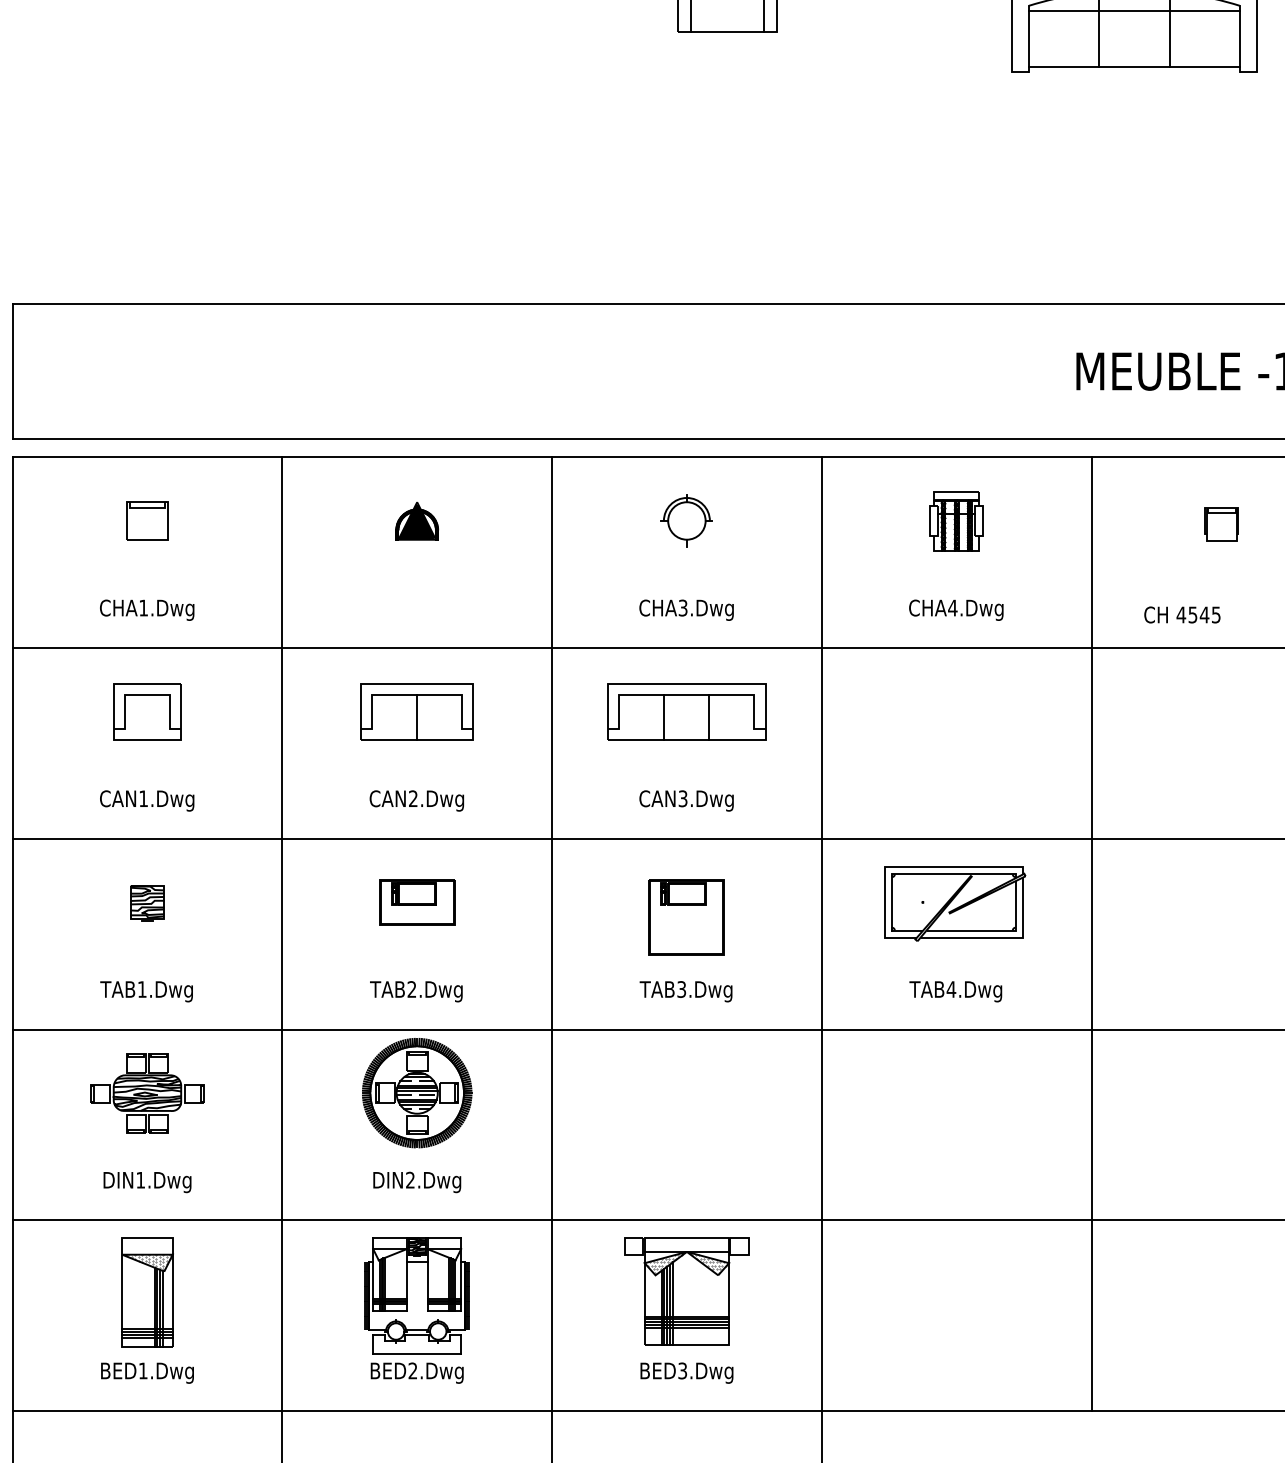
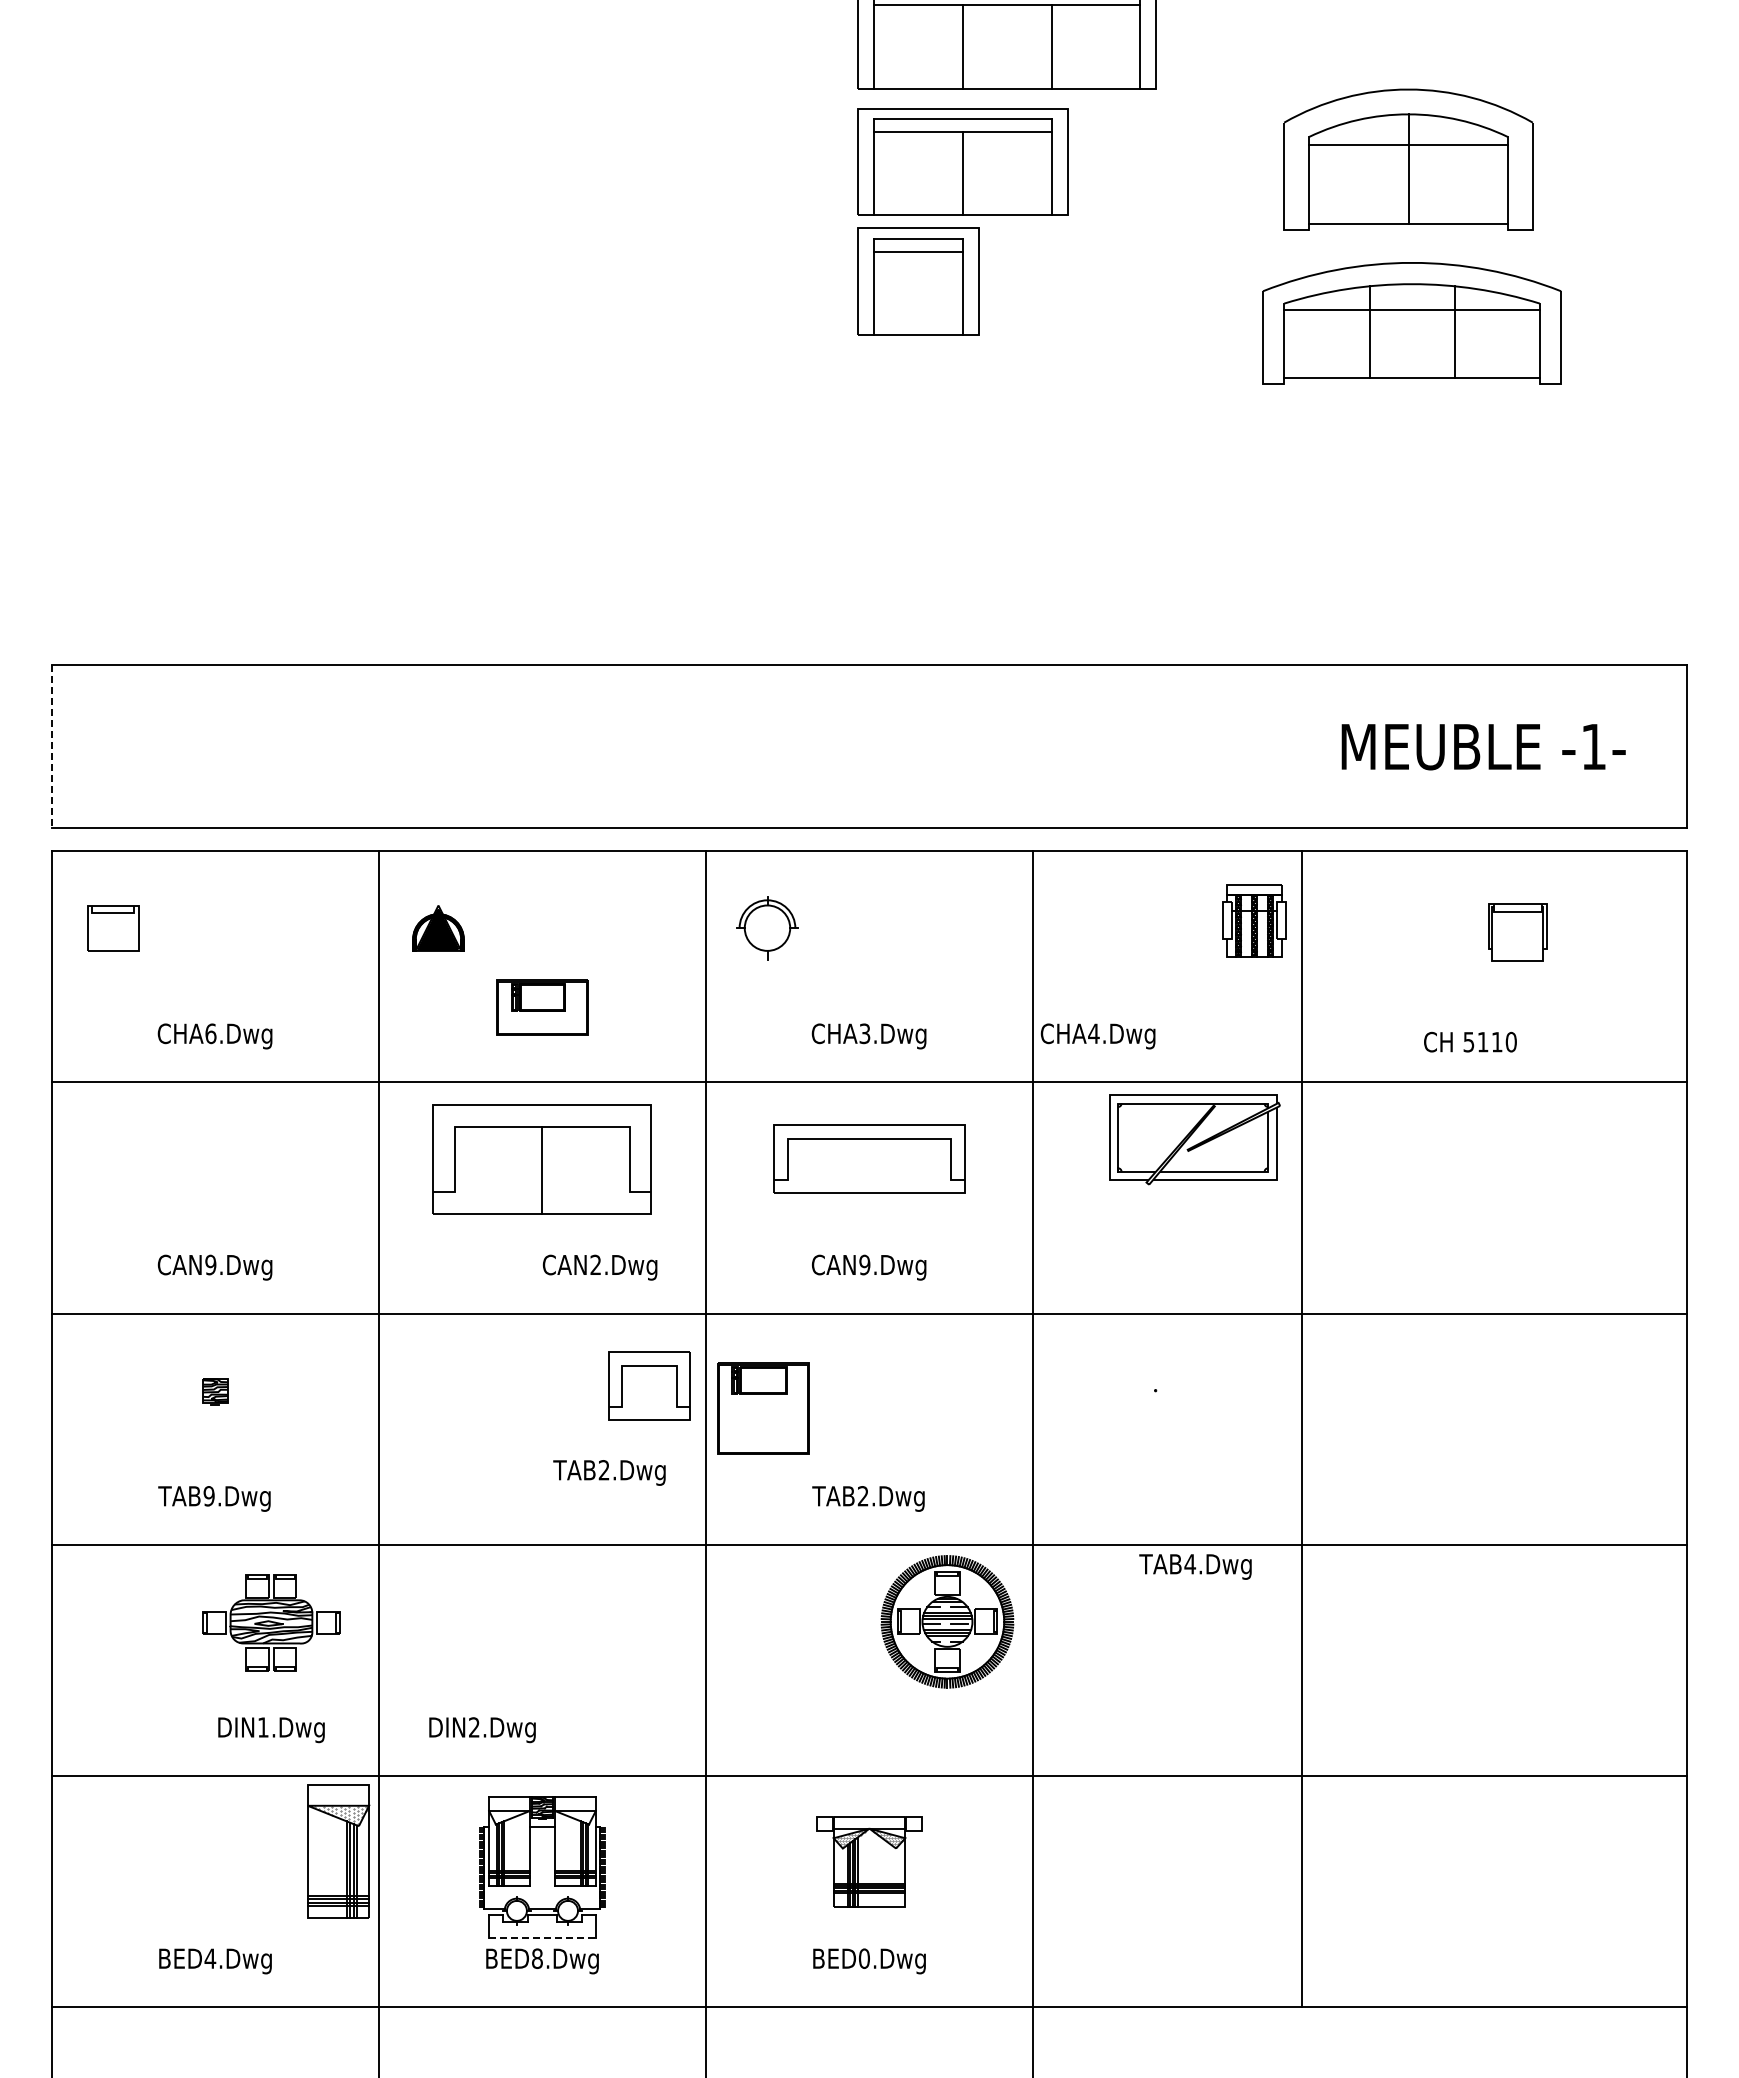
line: (12, 371) -> (51, 747), solid -> dashed
part: (147, 521) -> (113, 928), moved
part: (417, 521) -> (438, 928), moved
part: (686, 521) -> (767, 928), moved
part: (956, 521) -> (1254, 920), moved
part: (1221, 524) -> (1517, 932), size x1.4
text: (143, 607) -> (210, 1033), CHA1.Dwg -> CHA6.Dwg
text: (955, 610) -> (1097, 1036), moved
text: (1198, 614) -> (1489, 1041), 4545 -> 5110
part: (147, 710) -> (649, 1385), moved
part: (417, 710) -> (542, 1158), size x1.6
line: (664, 716) -> (842, 1165), removed
line: (709, 716) -> (896, 1165), removed
text: (143, 798) -> (210, 1264), CAN1.Dwg -> CAN9.Dwg
text: (682, 798) -> (864, 1264), CAN3.Dwg -> CAN9.Dwg
text: (416, 800) -> (599, 1267), moved
part: (417, 902) -> (542, 1007), moved
part: (147, 903) -> (215, 1391), size x0.6
part: (954, 903) -> (1194, 1139), moved
part: (686, 917) -> (763, 1408), moved
line: (1091, 934) -> (1302, 1429), moved
text: (141, 989) -> (208, 1496), TAB1.Dwg -> TAB9.Dwg
text: (681, 989) -> (863, 1496), TAB3.Dwg -> TAB2.Dwg
text: (416, 991) -> (609, 1472), moved
text: (955, 991) -> (1195, 1566), moved
part: (417, 1092) -> (947, 1621), moved
part: (147, 1093) -> (271, 1622), moved
text: (147, 1182) -> (271, 1730), moved
text: (417, 1182) -> (482, 1730), moved
part: (686, 1290) -> (869, 1861), size x0.7
part: (147, 1292) -> (338, 1851), moved
line: (417, 1354) -> (542, 1938), solid -> dashed
text: (143, 1370) -> (210, 1958), BED1.Dwg -> BED4.Dwg
text: (413, 1370) -> (537, 1958), BED2.Dwg -> BED8.Dwg
text: (681, 1370) -> (863, 1958), BED3.Dwg -> BED0.Dwg

